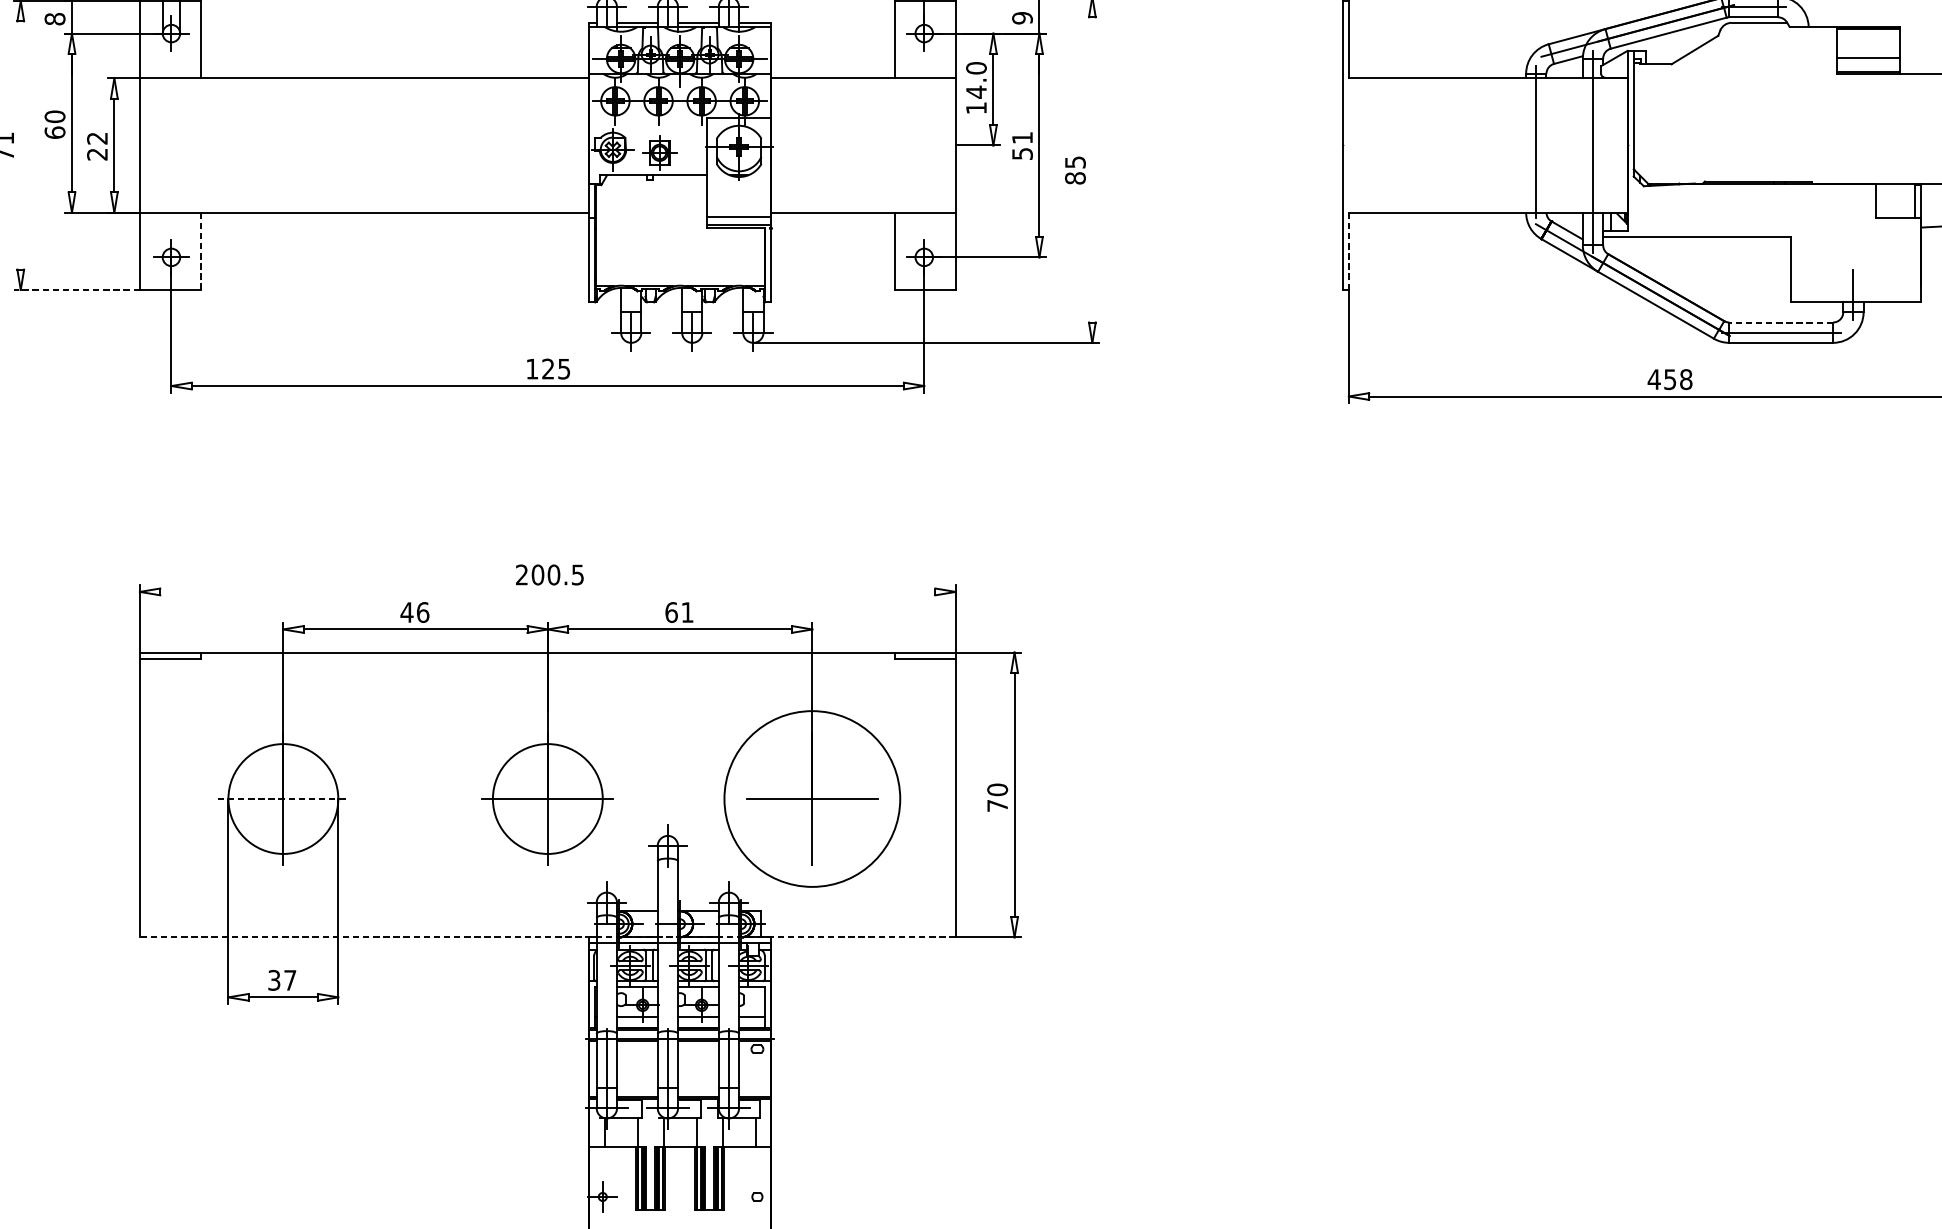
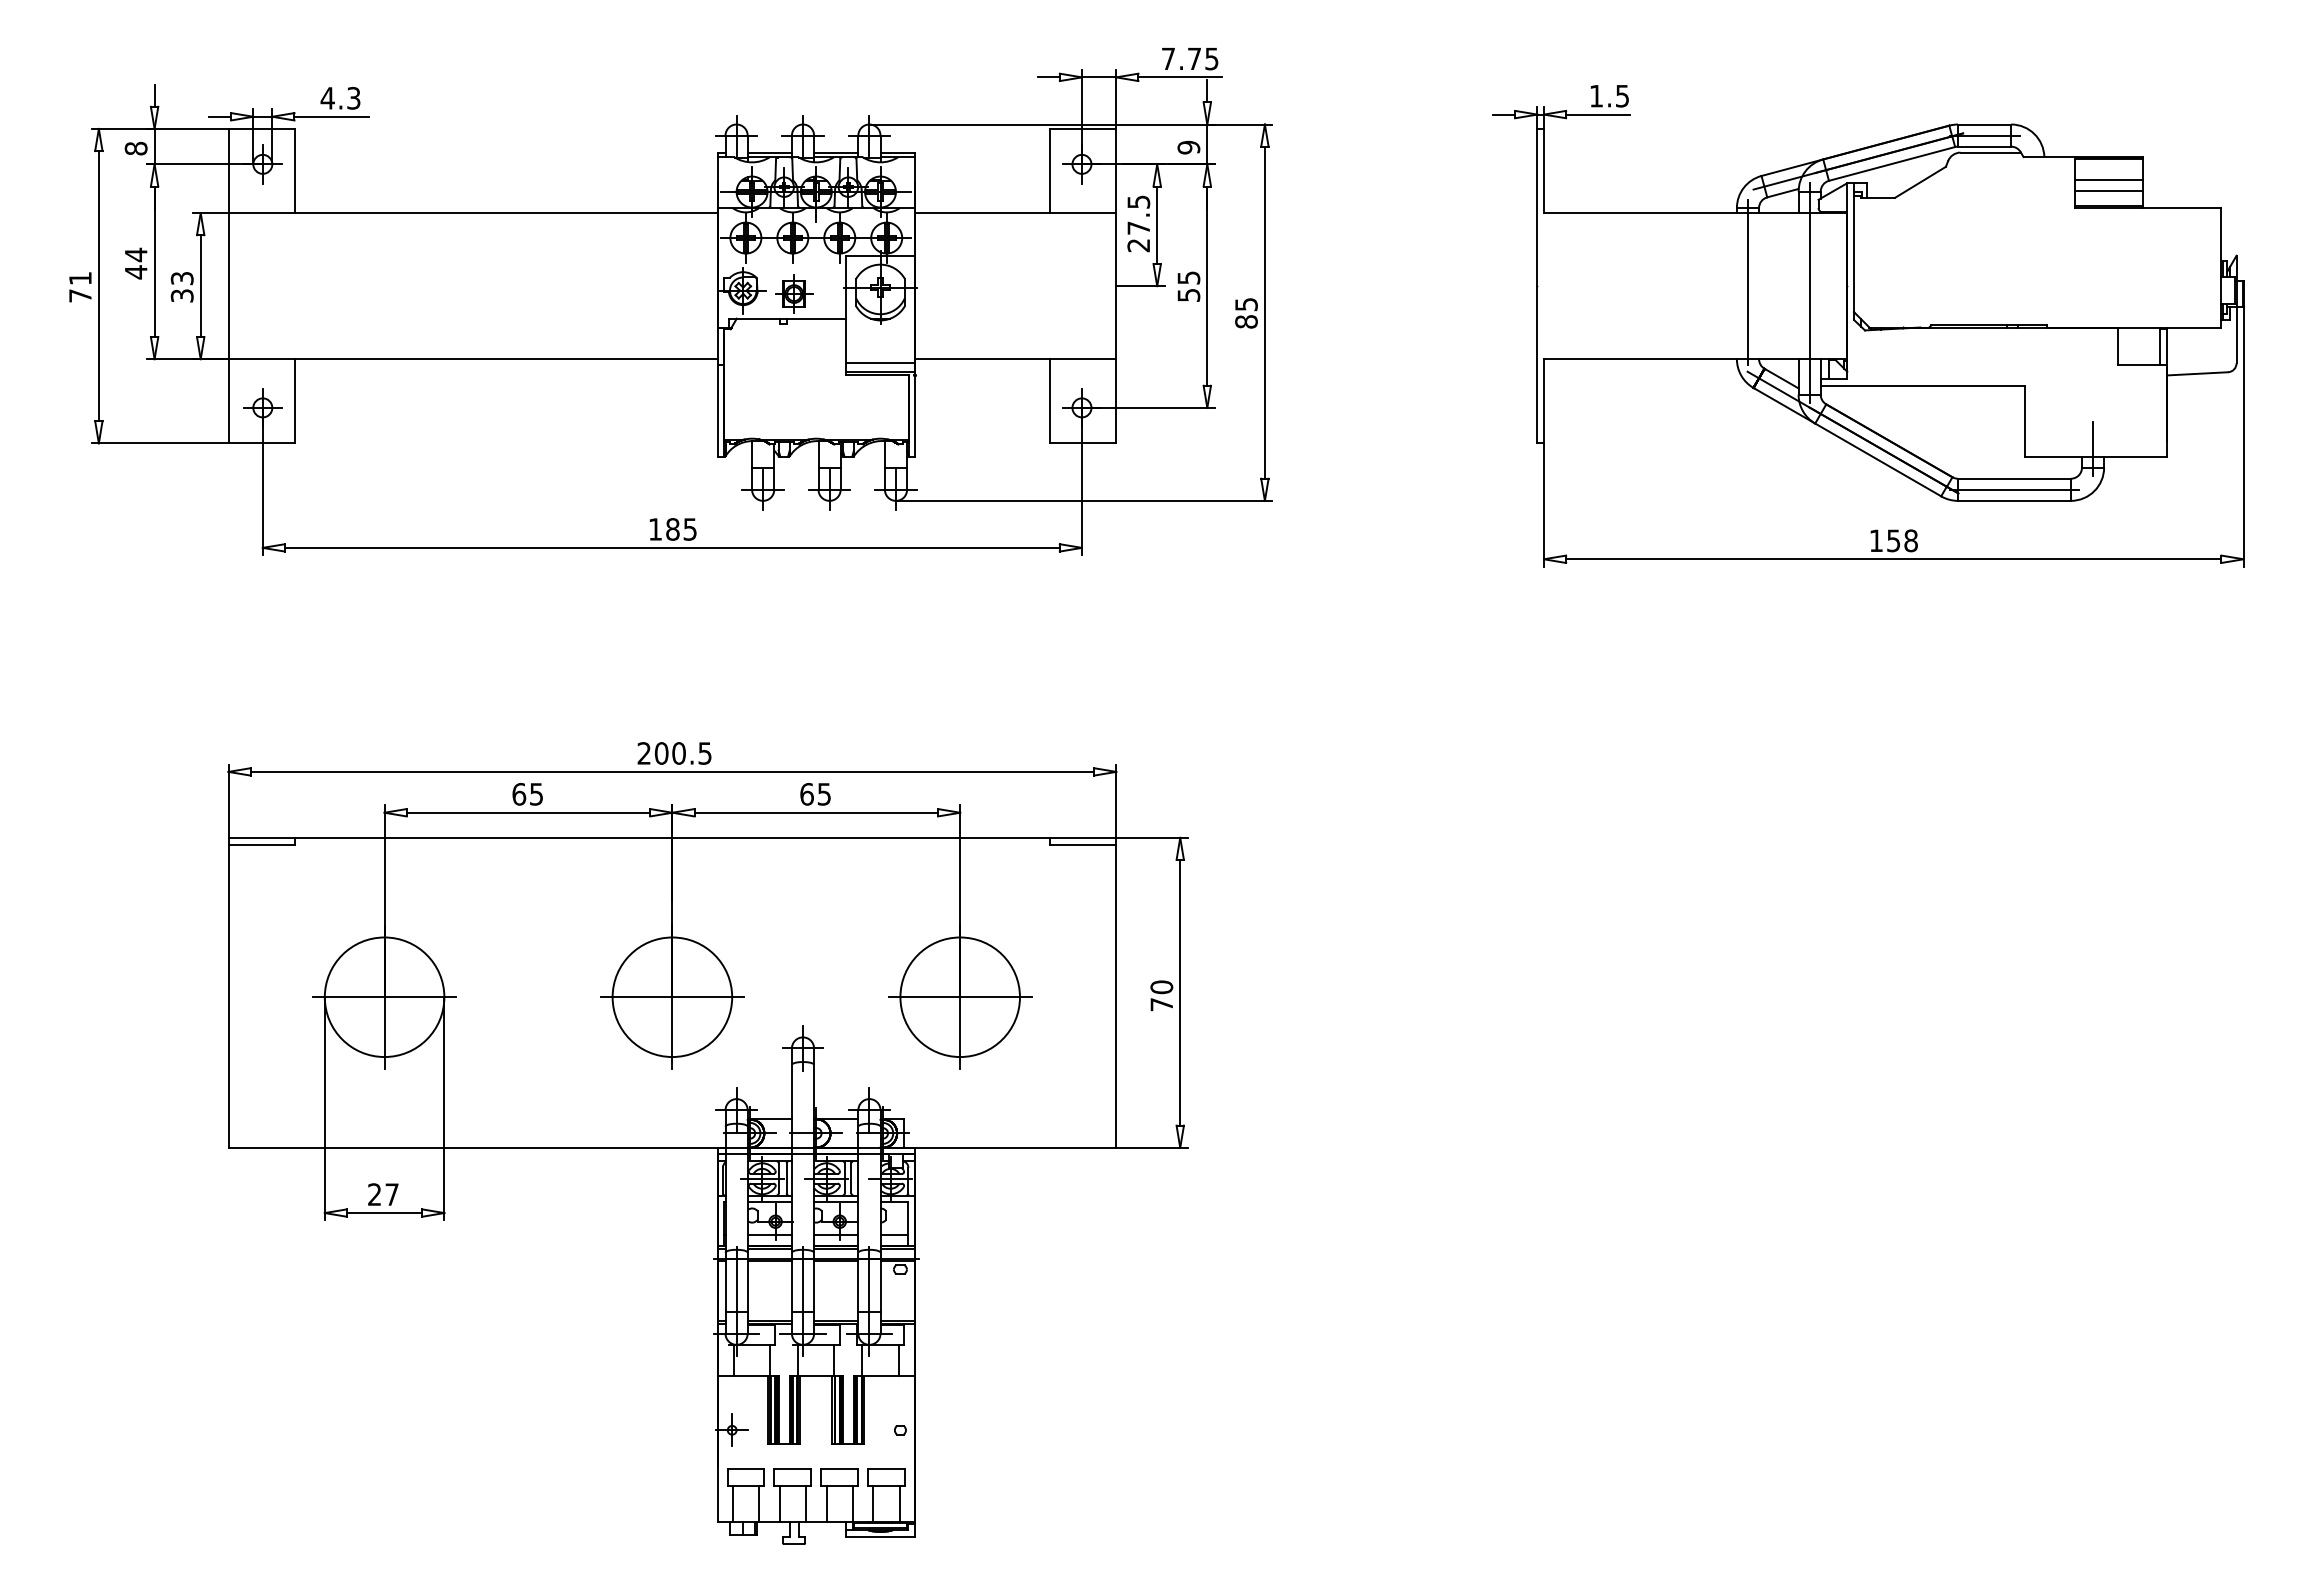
line: (1868, 48) -> (2109, 180), added
text: (976, 87) -> (1138, 223), 14.0 -> 27.5
text: (54, 124) -> (135, 263), 60 -> 44
text: (1022, 137) -> (1188, 277), 51 -> 55
line: (20, 145) -> (98, 286), added
text: (97, 146) -> (182, 287), 22 -> 33
line: (1091, 169) -> (1264, 312), added
line: (1349, 250) -> (1544, 400), dashed -> solid
line: (200, 251) -> (294, 401), dashed -> solid
line: (76, 290) -> (159, 443), dashed -> solid
line: (1780, 322) -> (2013, 478), dashed -> solid
text: (547, 369) -> (672, 529), 125 -> 185
text: (1654, 379) -> (1876, 540), 458 -> 158
line: (547, 591) -> (672, 771), added
text: (414, 611) -> (527, 793), 46 -> 65
text: (686, 612) -> (823, 794), 61 -> 65
line: (284, 799) -> (385, 997), dashed -> solid
circle: (811, 799) -> (959, 997), size x0.62
line: (547, 937) -> (672, 1147), dashed -> solid
text: (274, 980) -> (374, 1194), 37 -> 27

